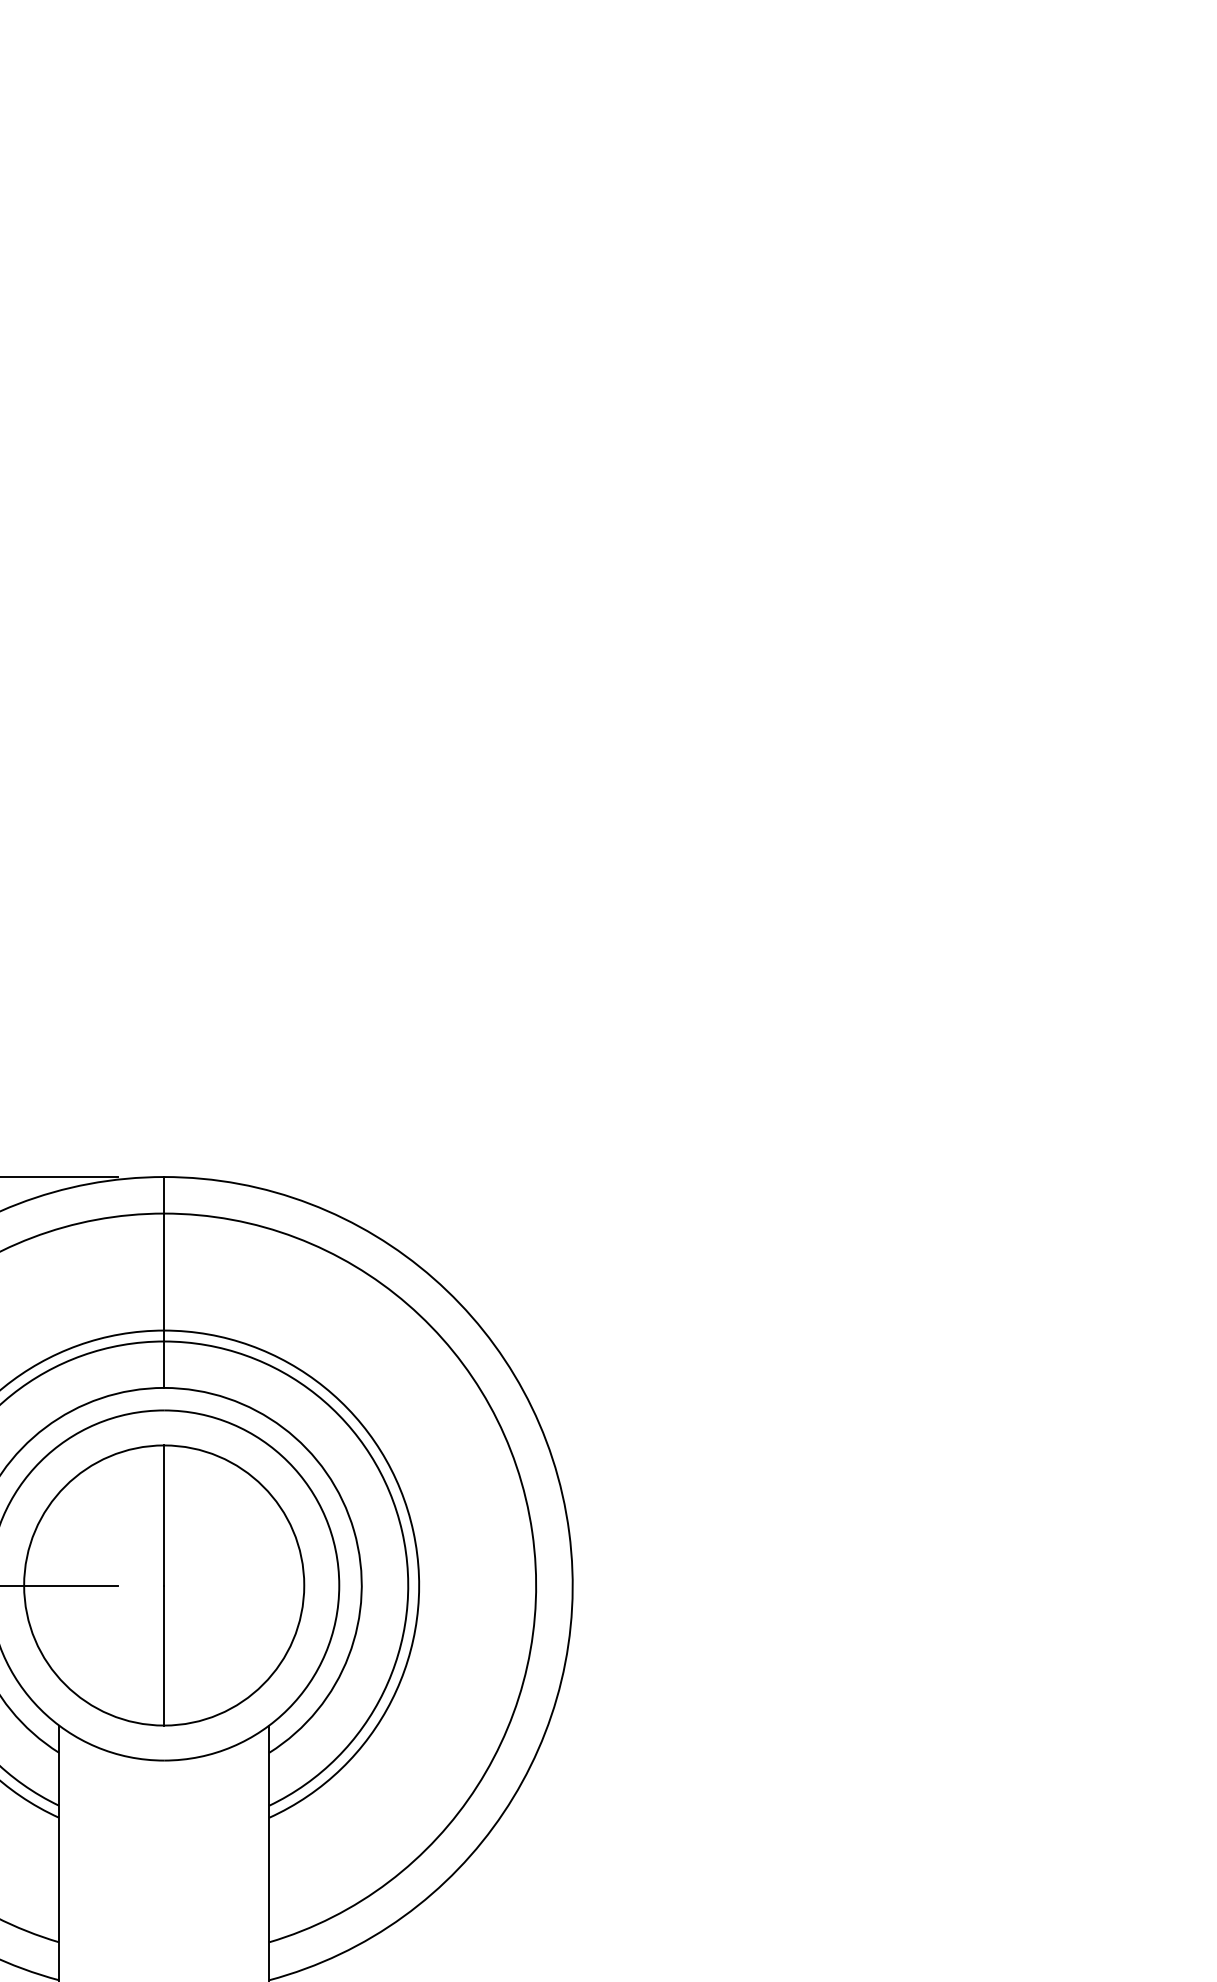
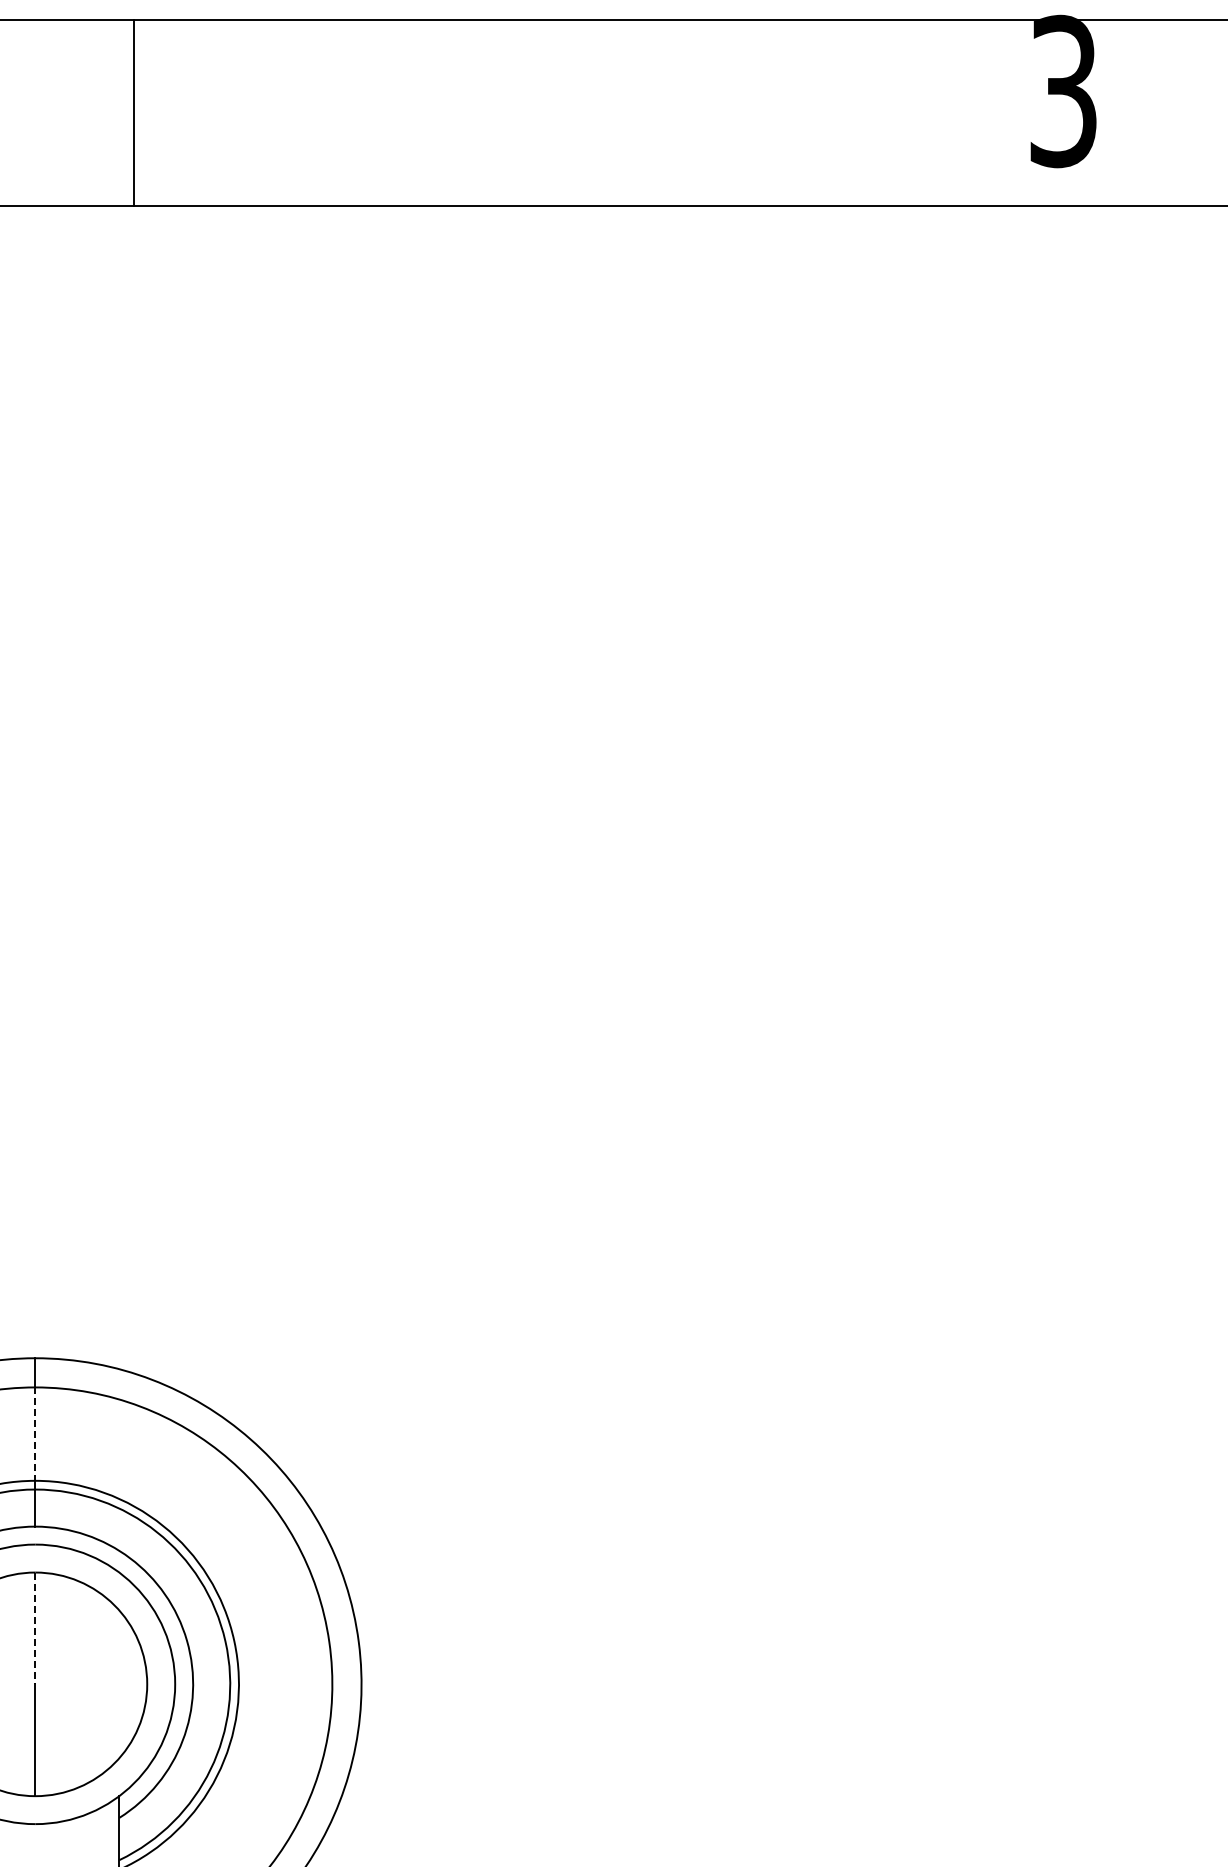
line: (164, 1272) -> (35, 1434), solid -> dashed
line: (164, 1515) -> (35, 1628), solid -> dashed

